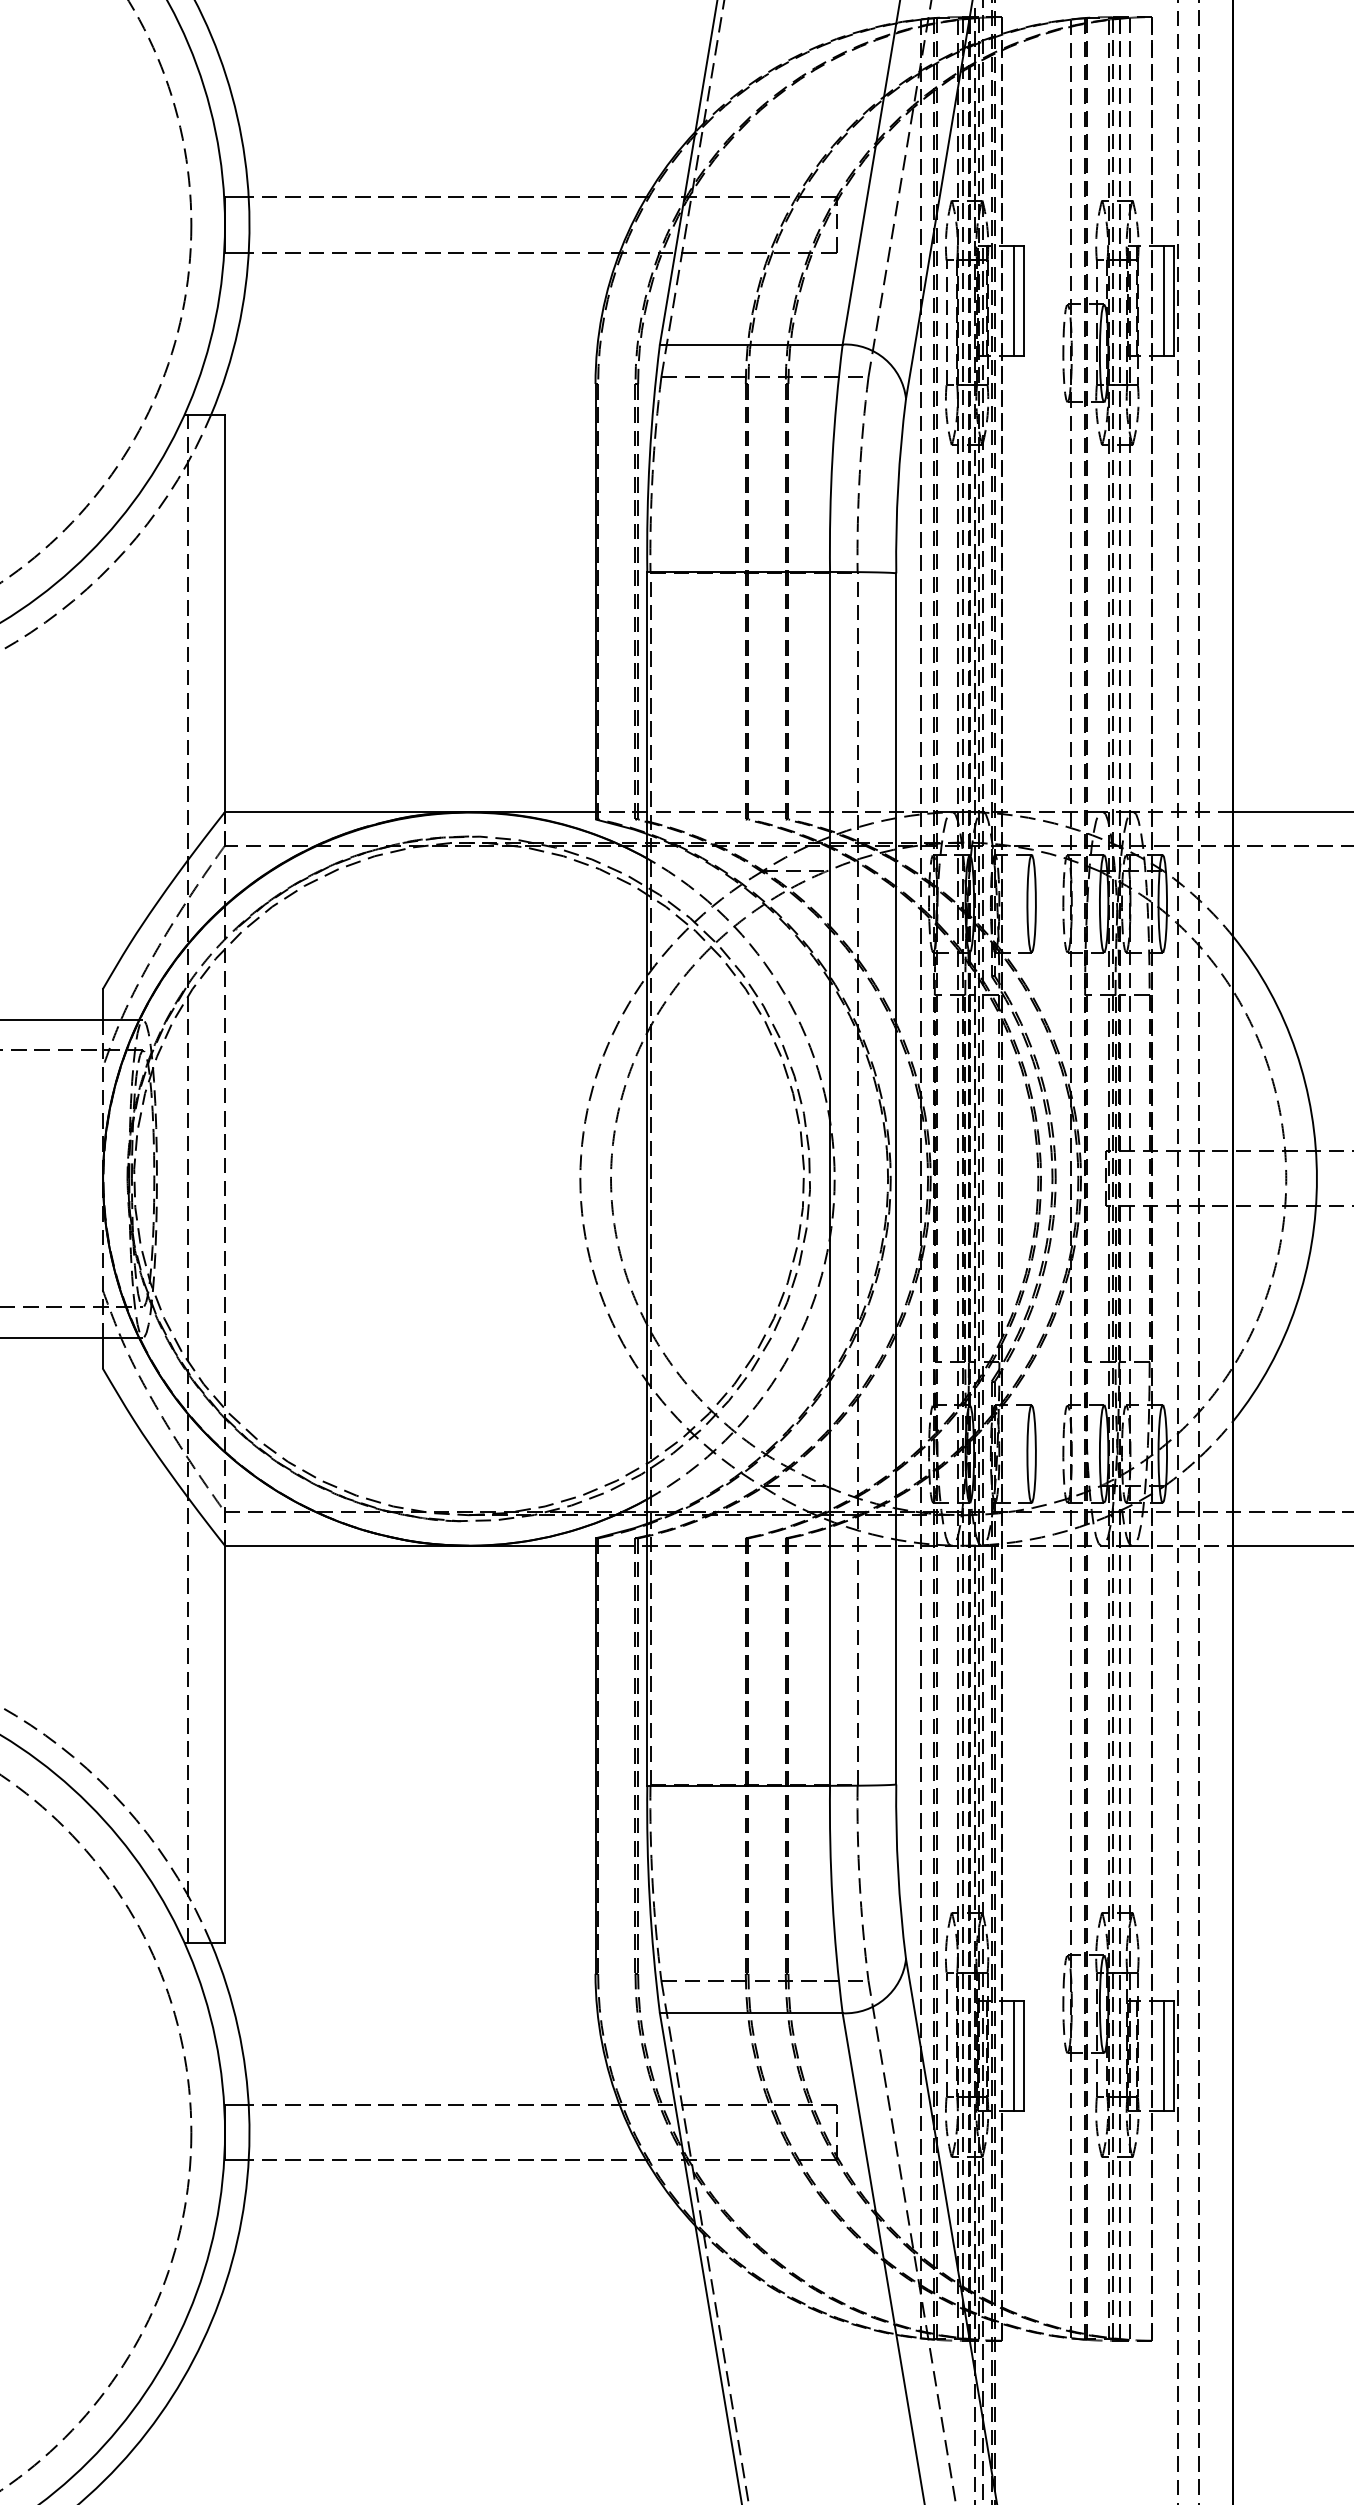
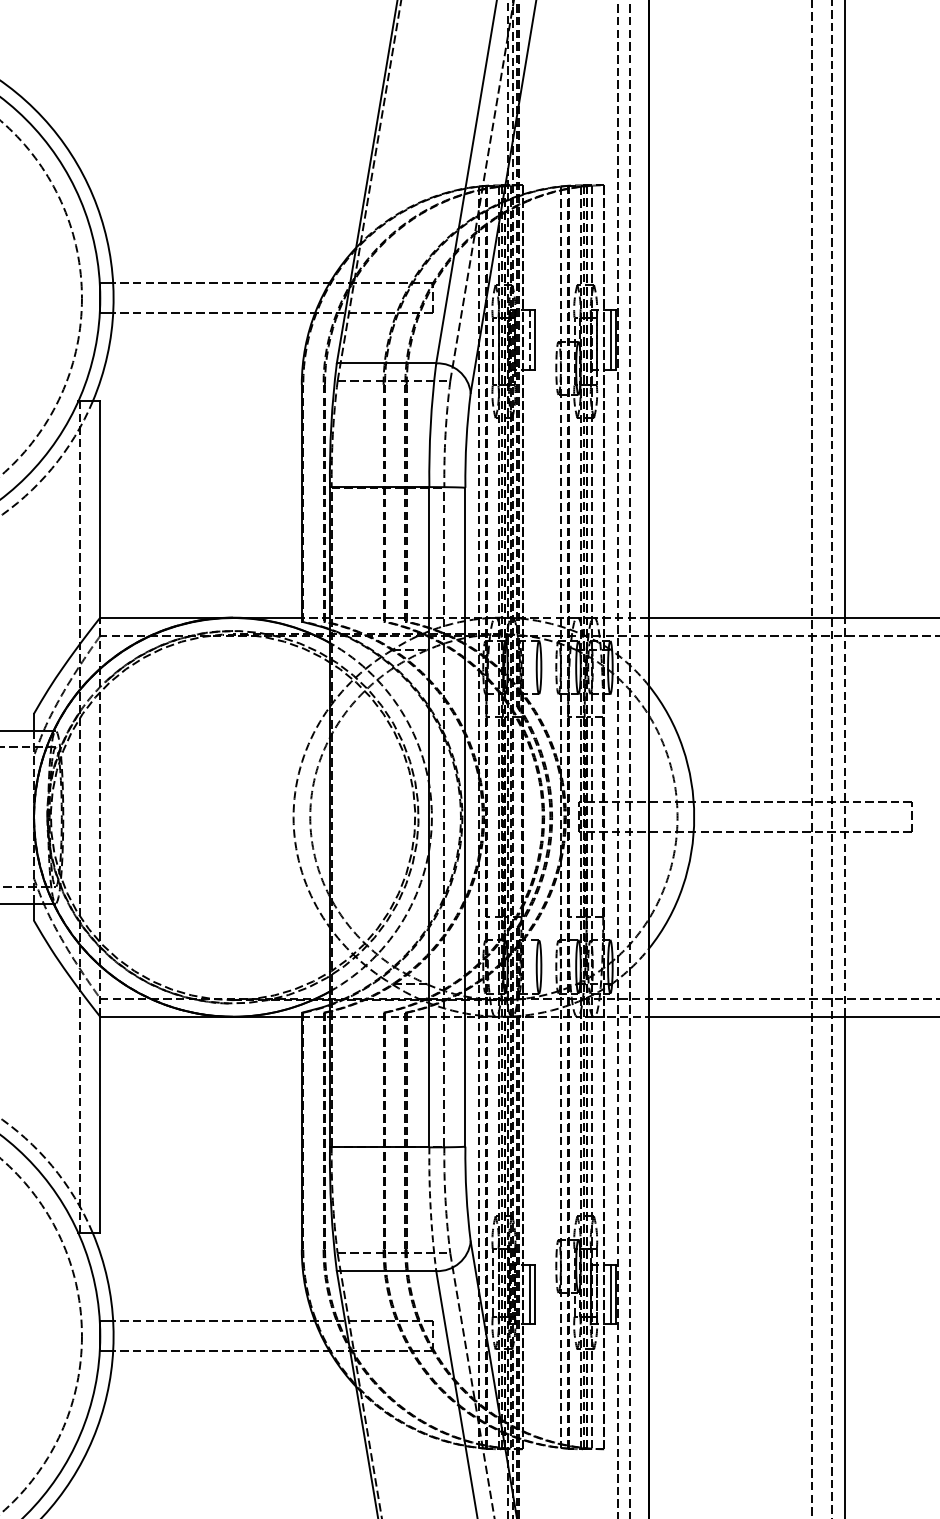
line: (1014, 300) -> (529, 339), solid -> dashed
arc: (832, 1900) -> (430, 1209), solid -> dashed

